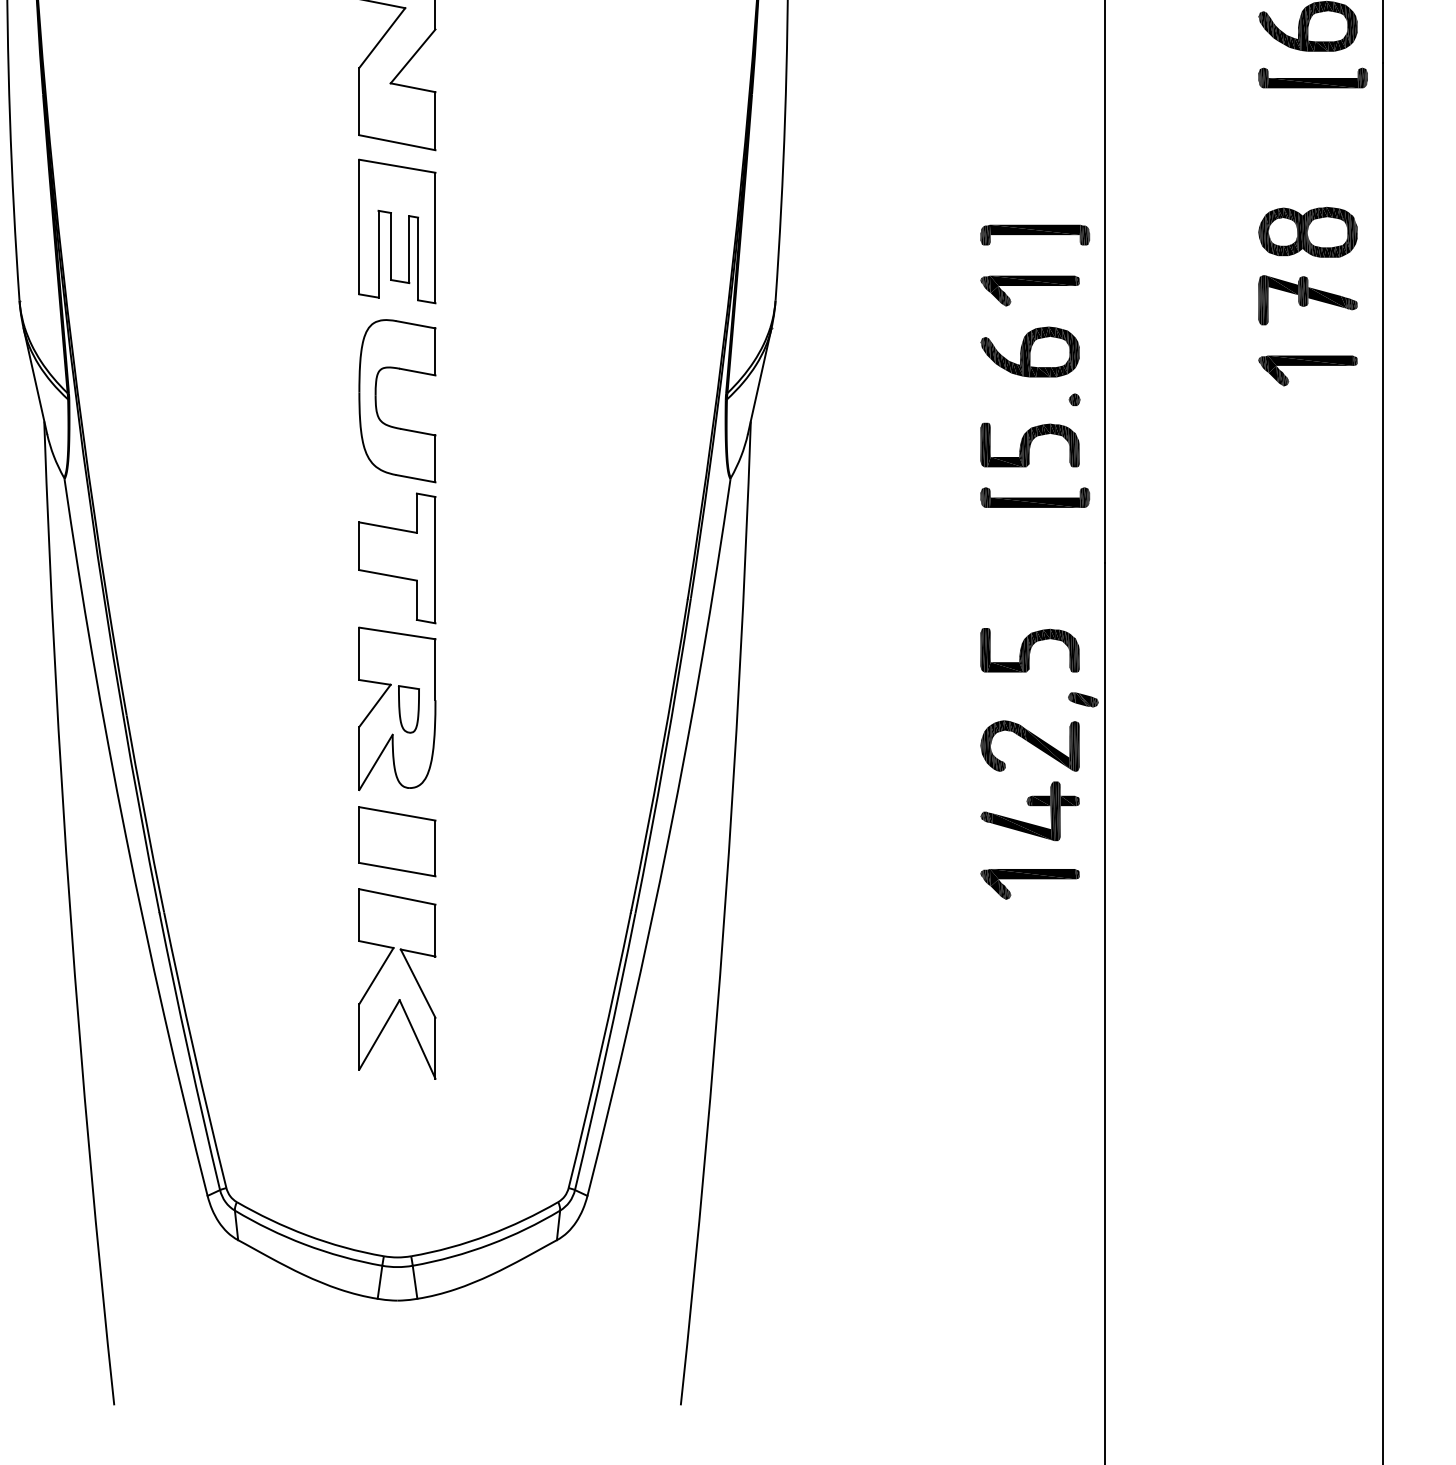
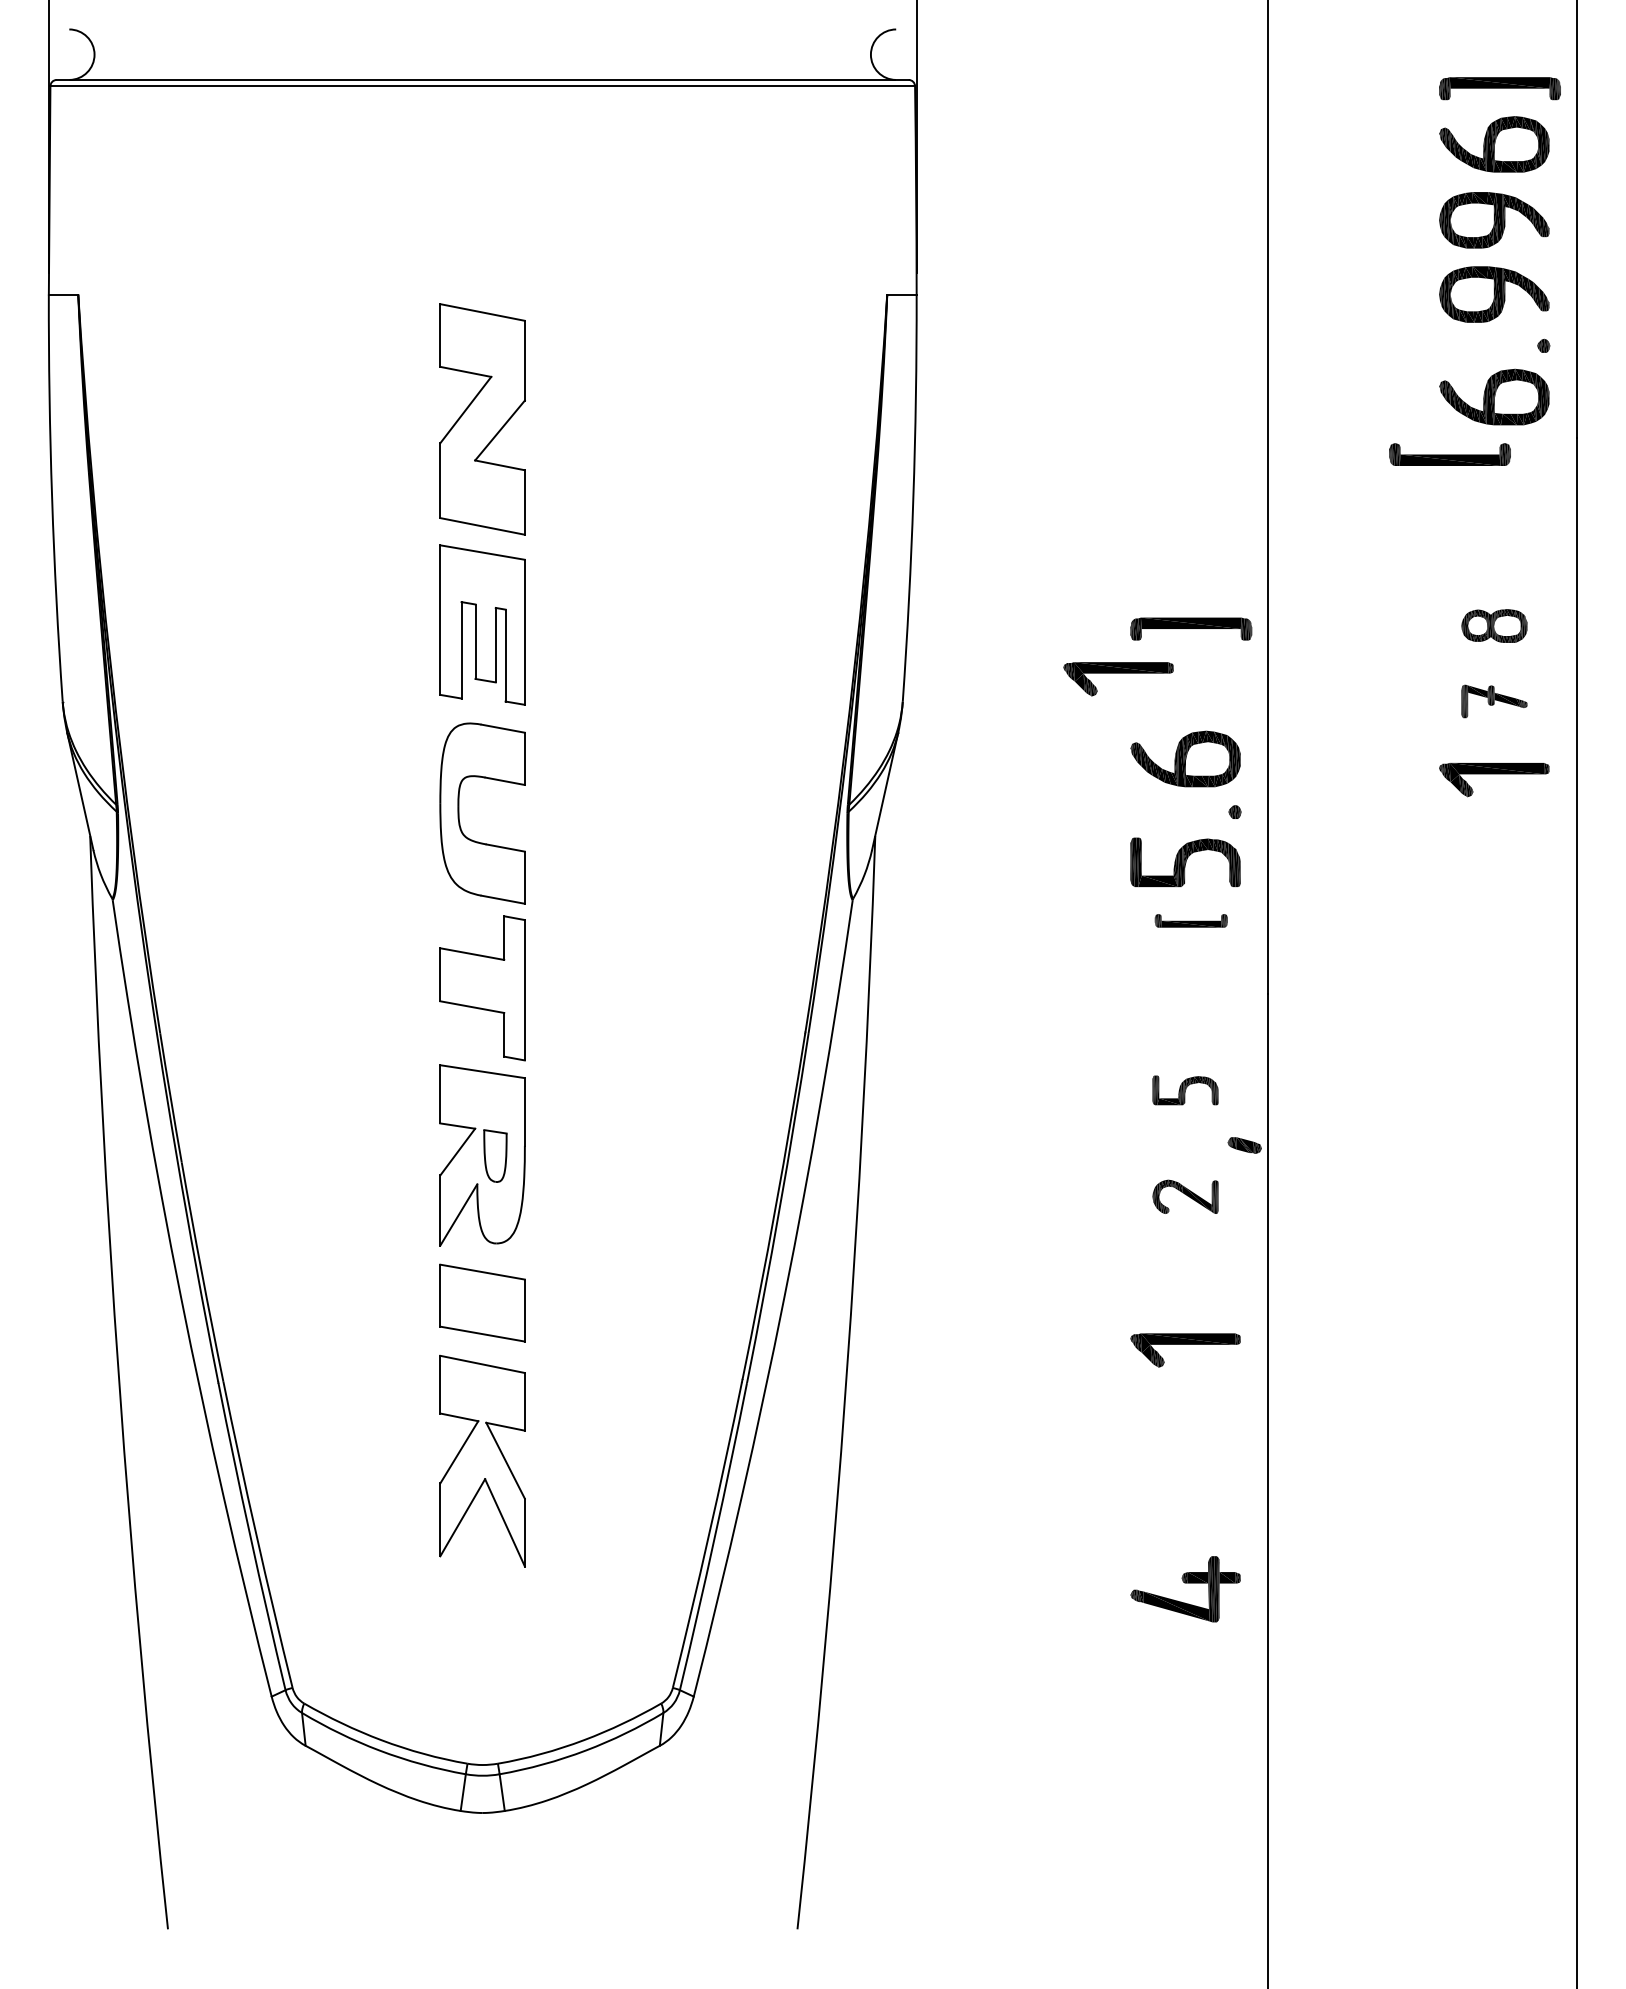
part: (1312, 77) -> (1449, 454), moved
part: (1308, 231) -> (1494, 625), size x0.6
part: (1030, 291) -> (1118, 679), moved
part: (1308, 300) -> (1494, 701), size x0.6
part: (1035, 497) -> (1191, 920), size x0.6
part: (1030, 650) -> (1185, 1090), size x0.6
part: (1030, 745) -> (1185, 1196), size x0.6
part: (1030, 811) -> (1185, 1589), moved

